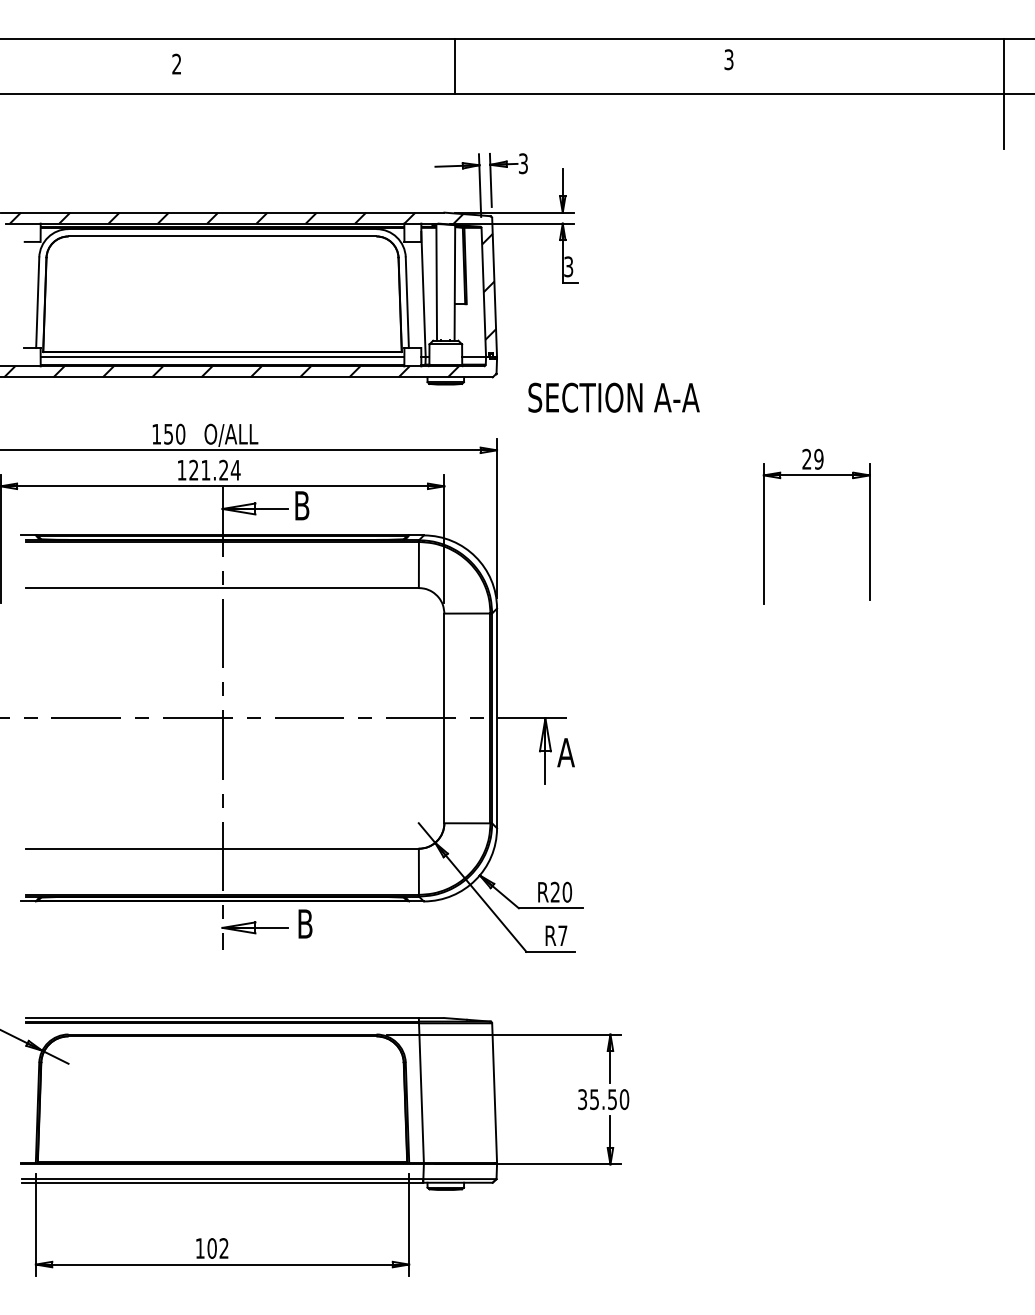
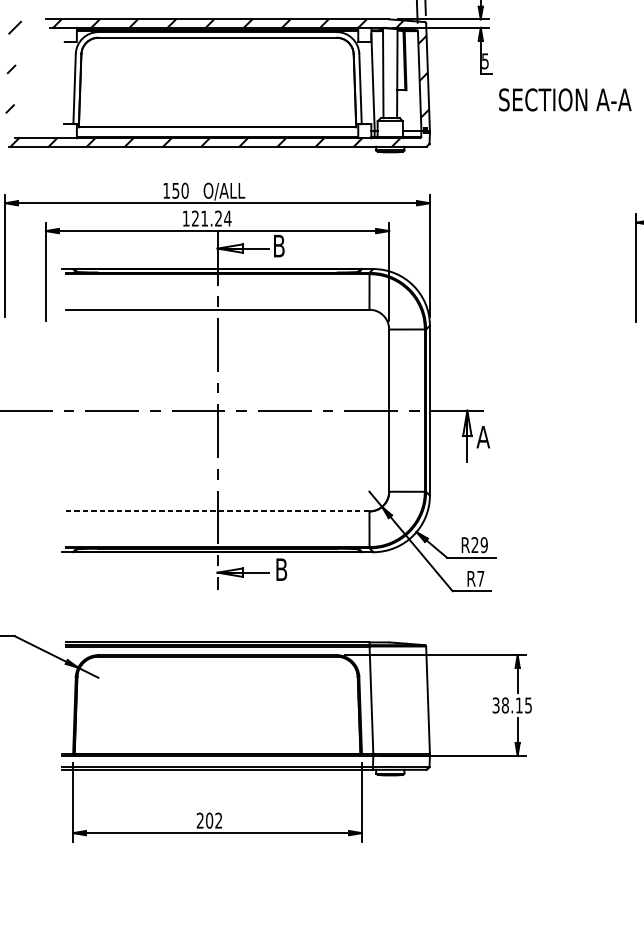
text: (568, 266) -> (485, 61), 3 -> 5
line: (222, 357) -> (217, 131), removed
text: (613, 397) -> (564, 99), moved
line: (223, 848) -> (218, 511), solid -> dashed
text: (566, 892) -> (483, 545), R20 -> R29
text: (609, 1099) -> (516, 705), 35.50 -> 38.15
text: (199, 1248) -> (199, 820), 102 -> 202

